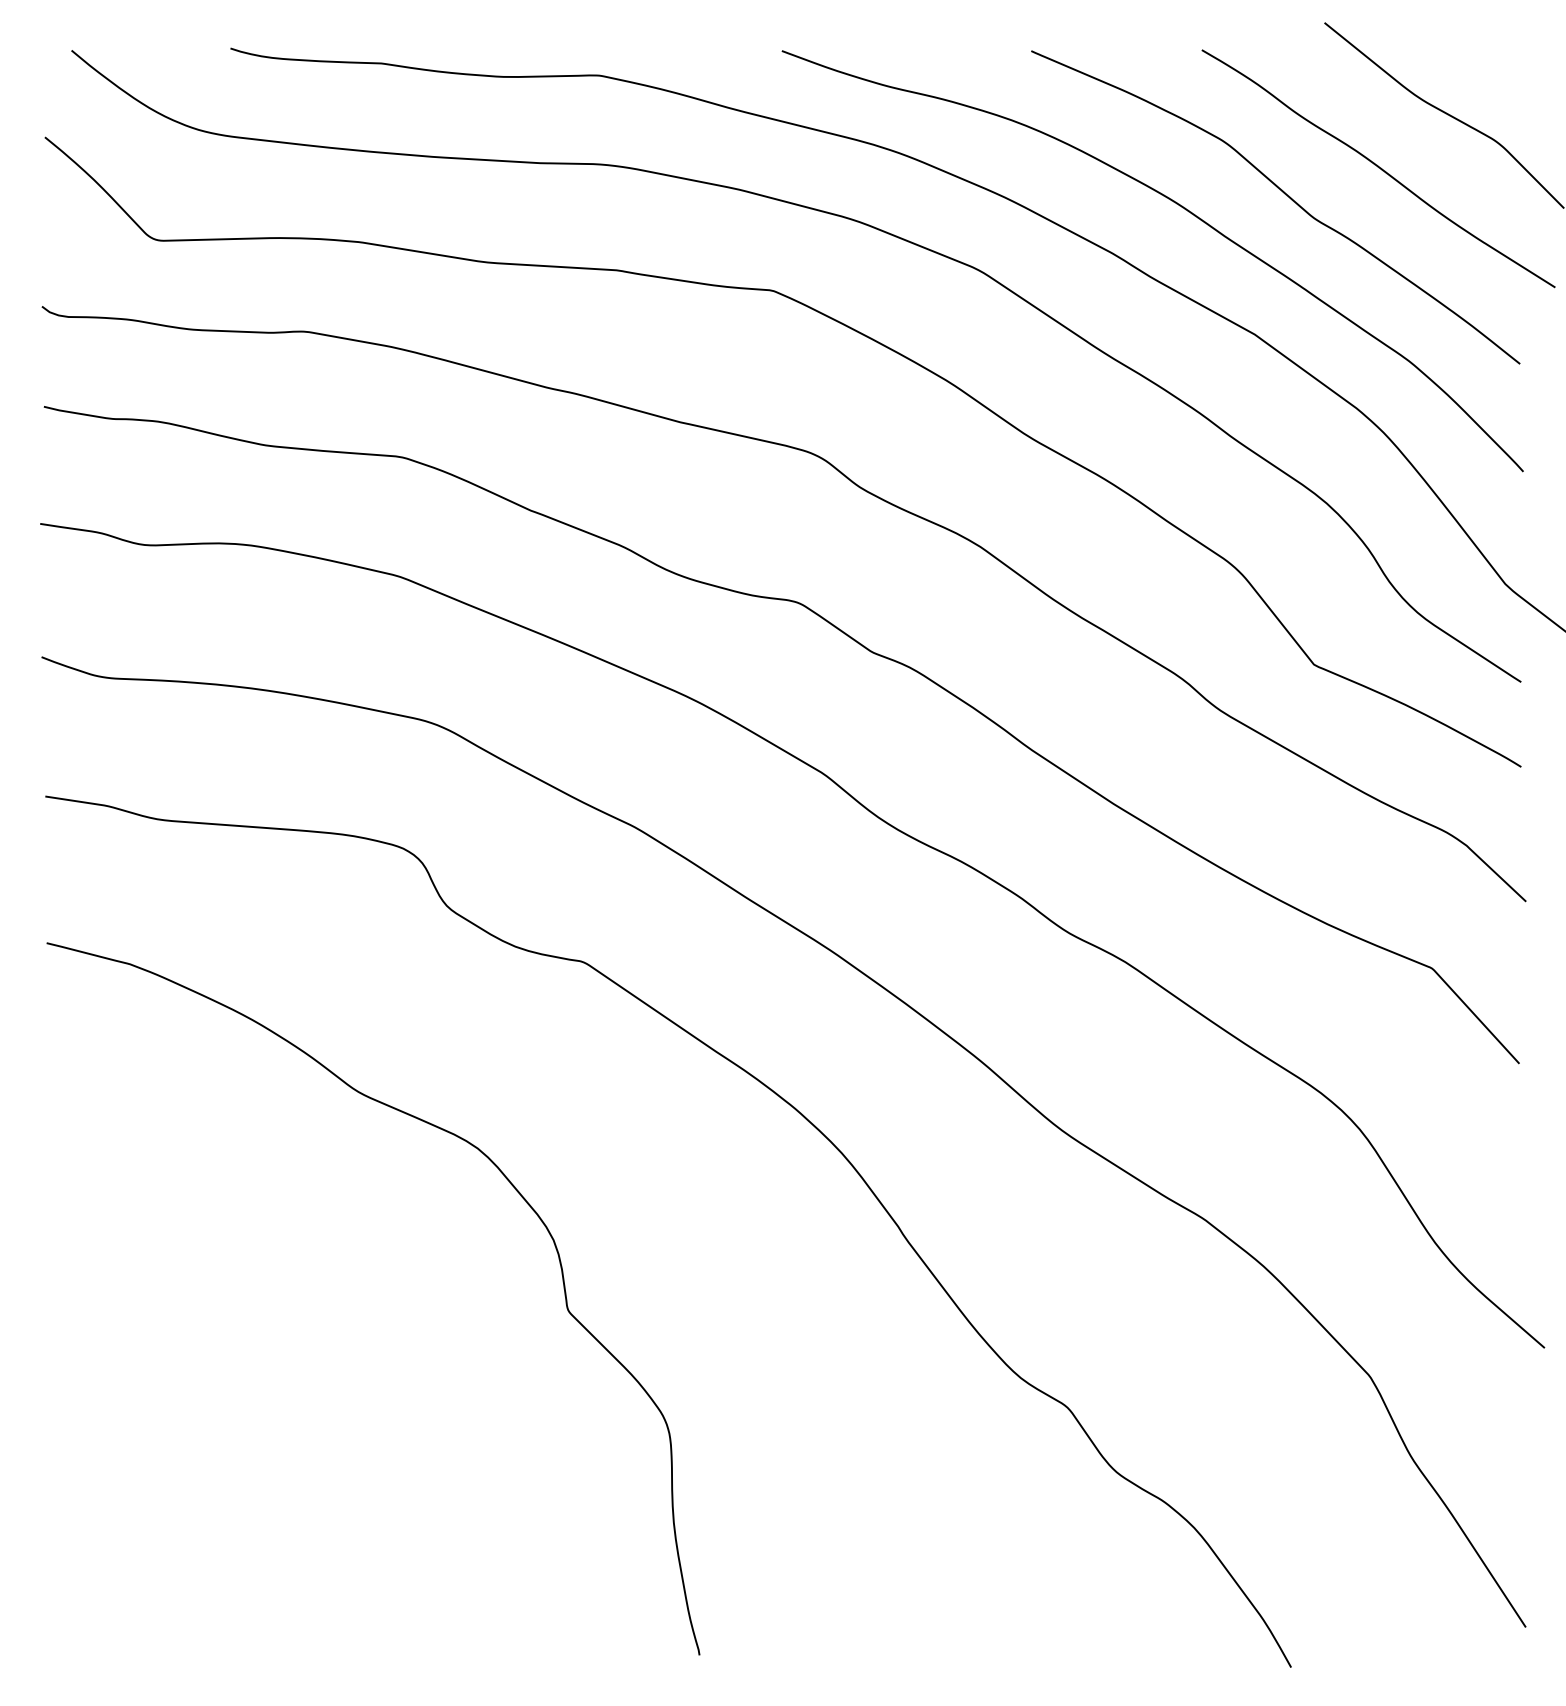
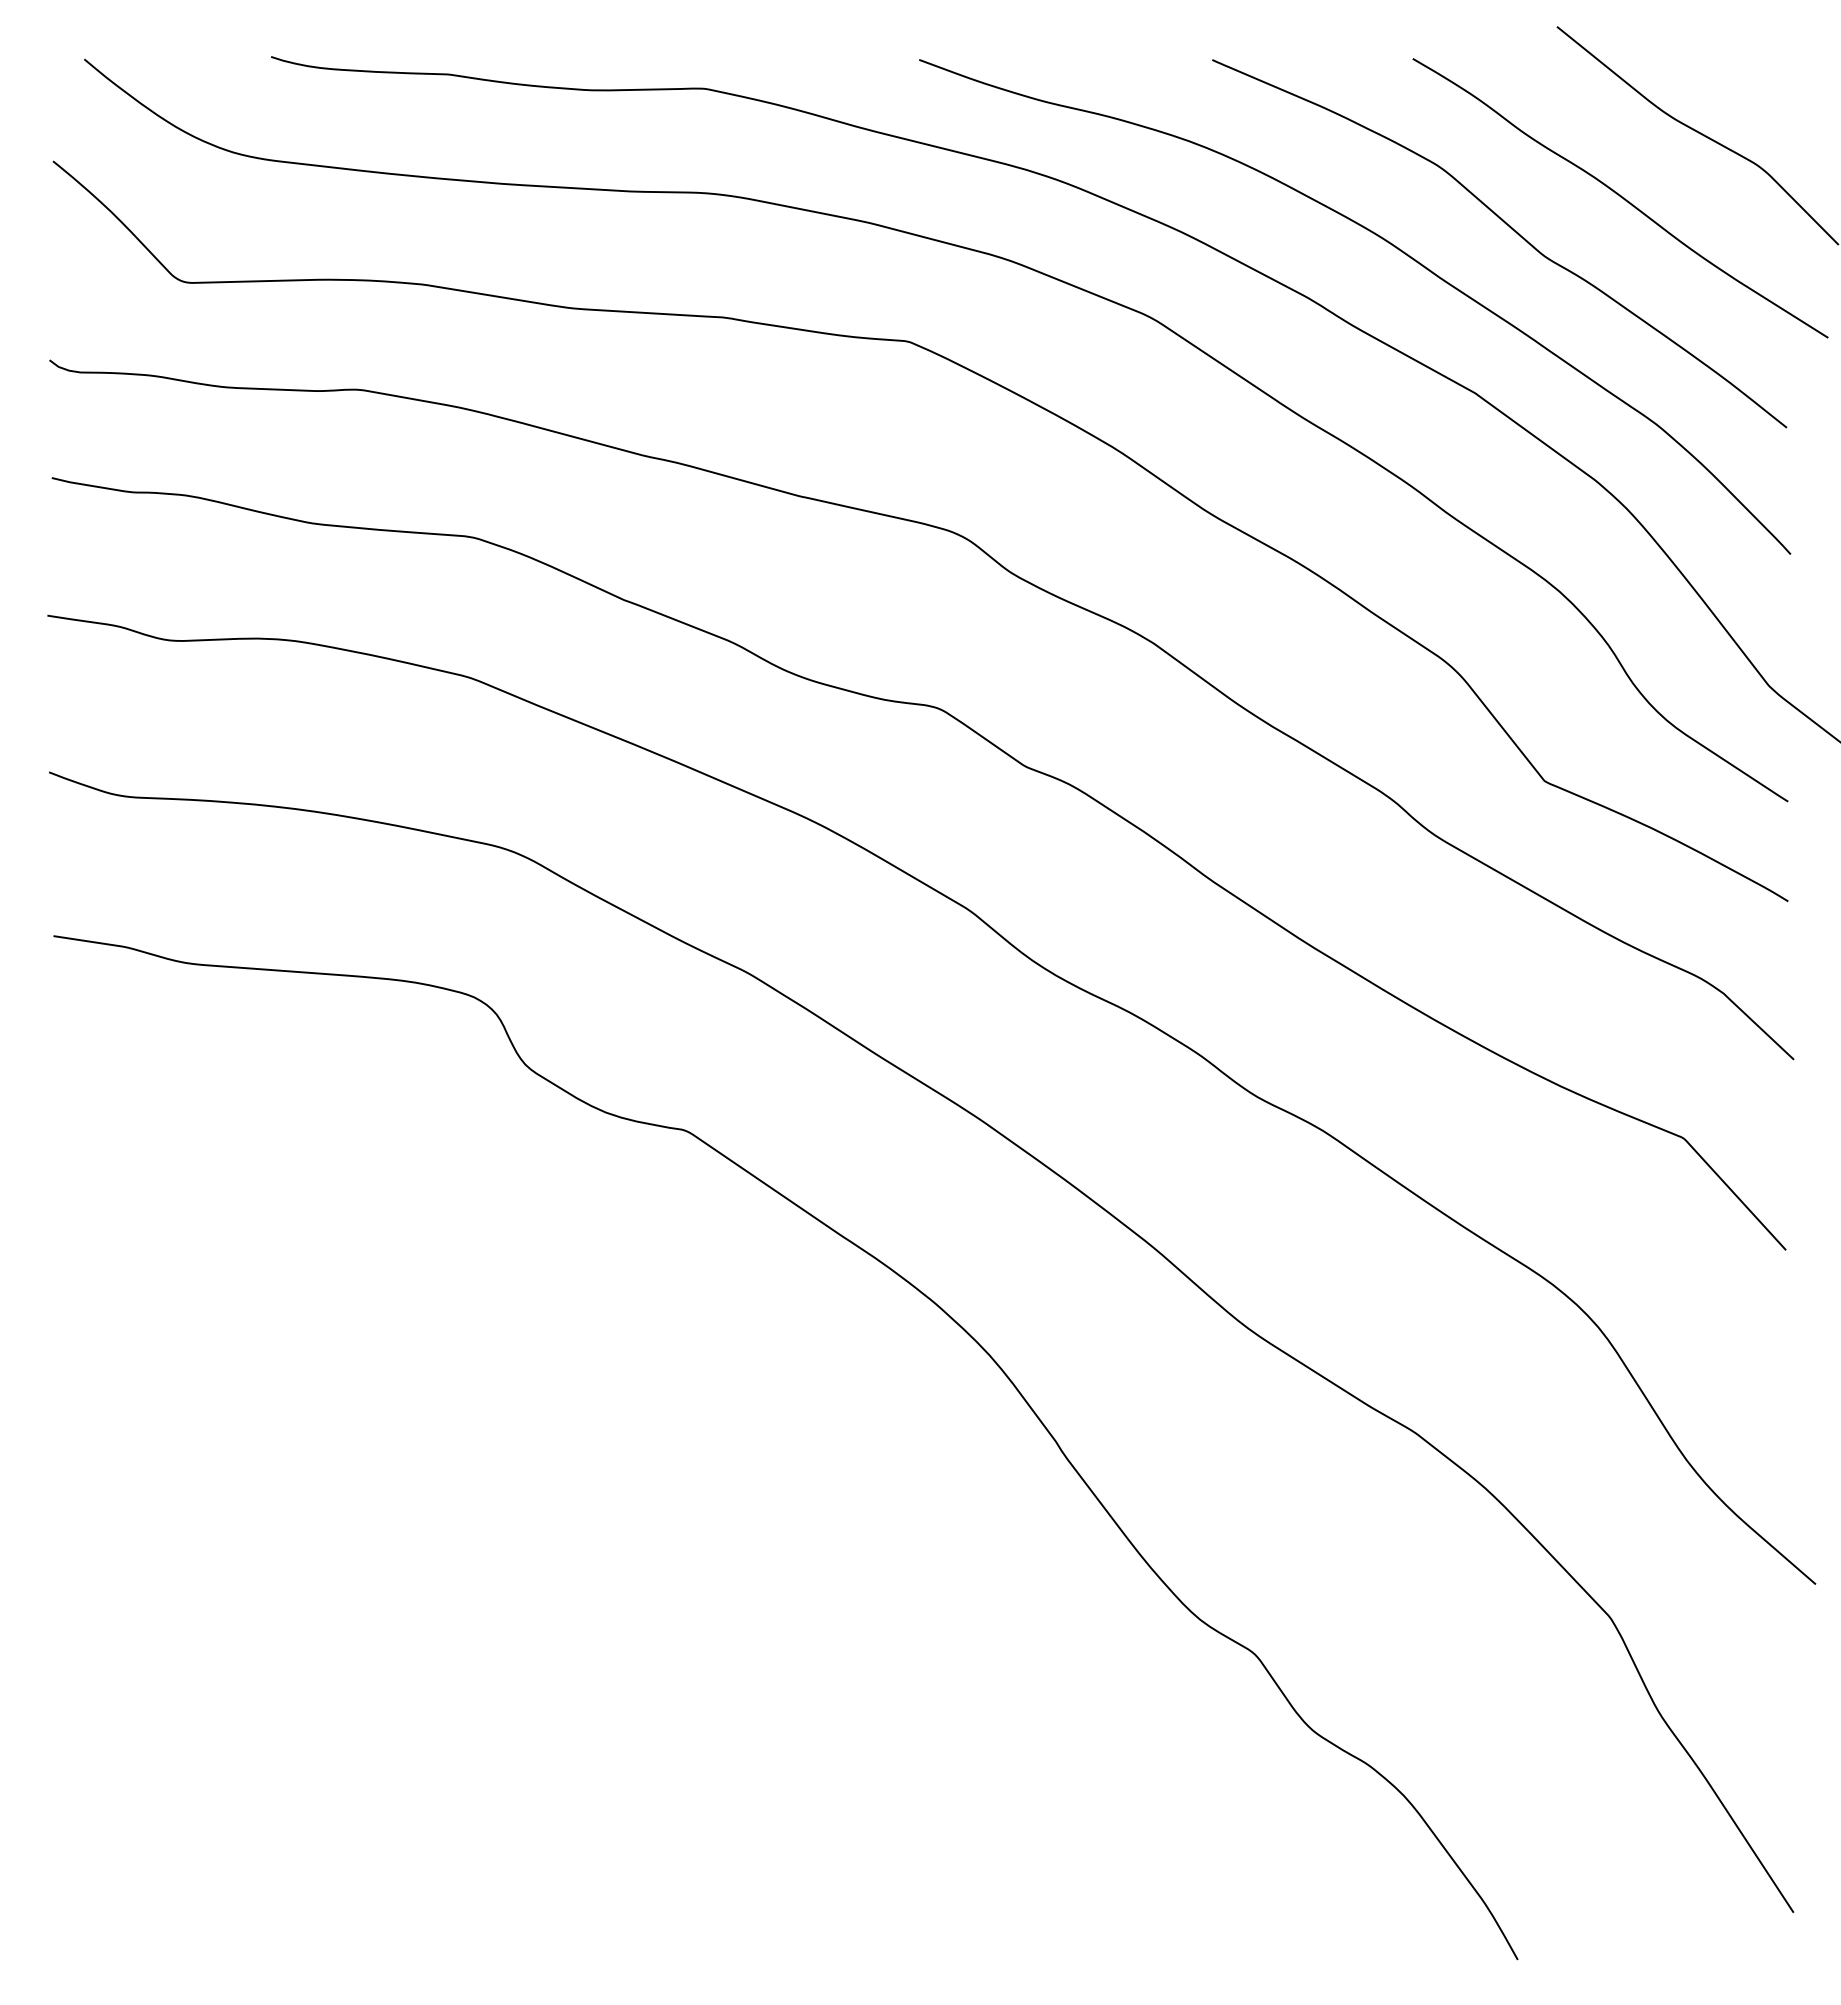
curve: (507, 1180) -> (596, 1387), removed

